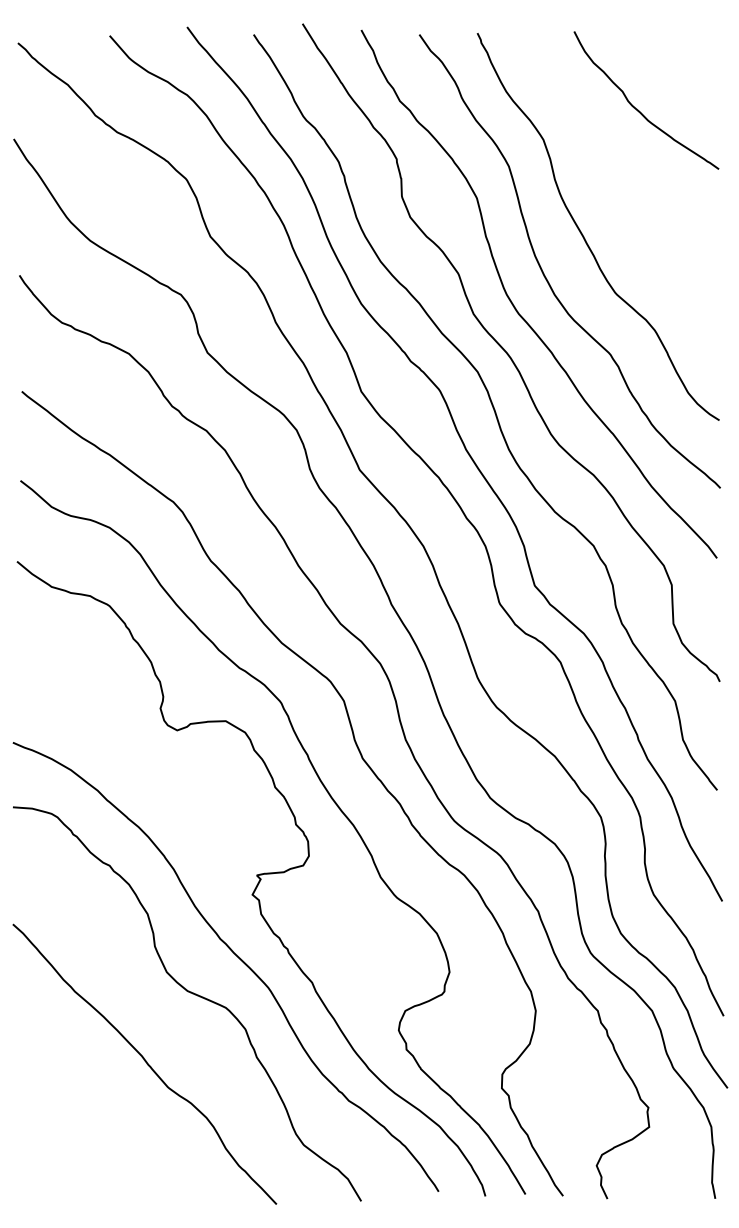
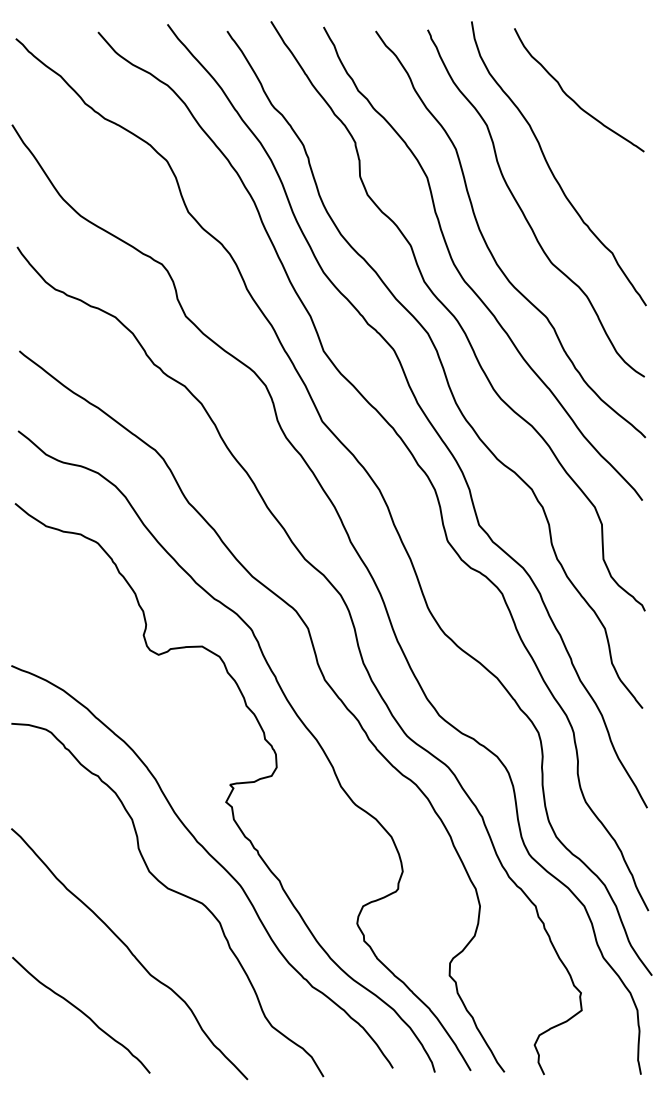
curve: (614, 186) -> (550, 167), added
curve: (92, 1130) -> (82, 1013), added

